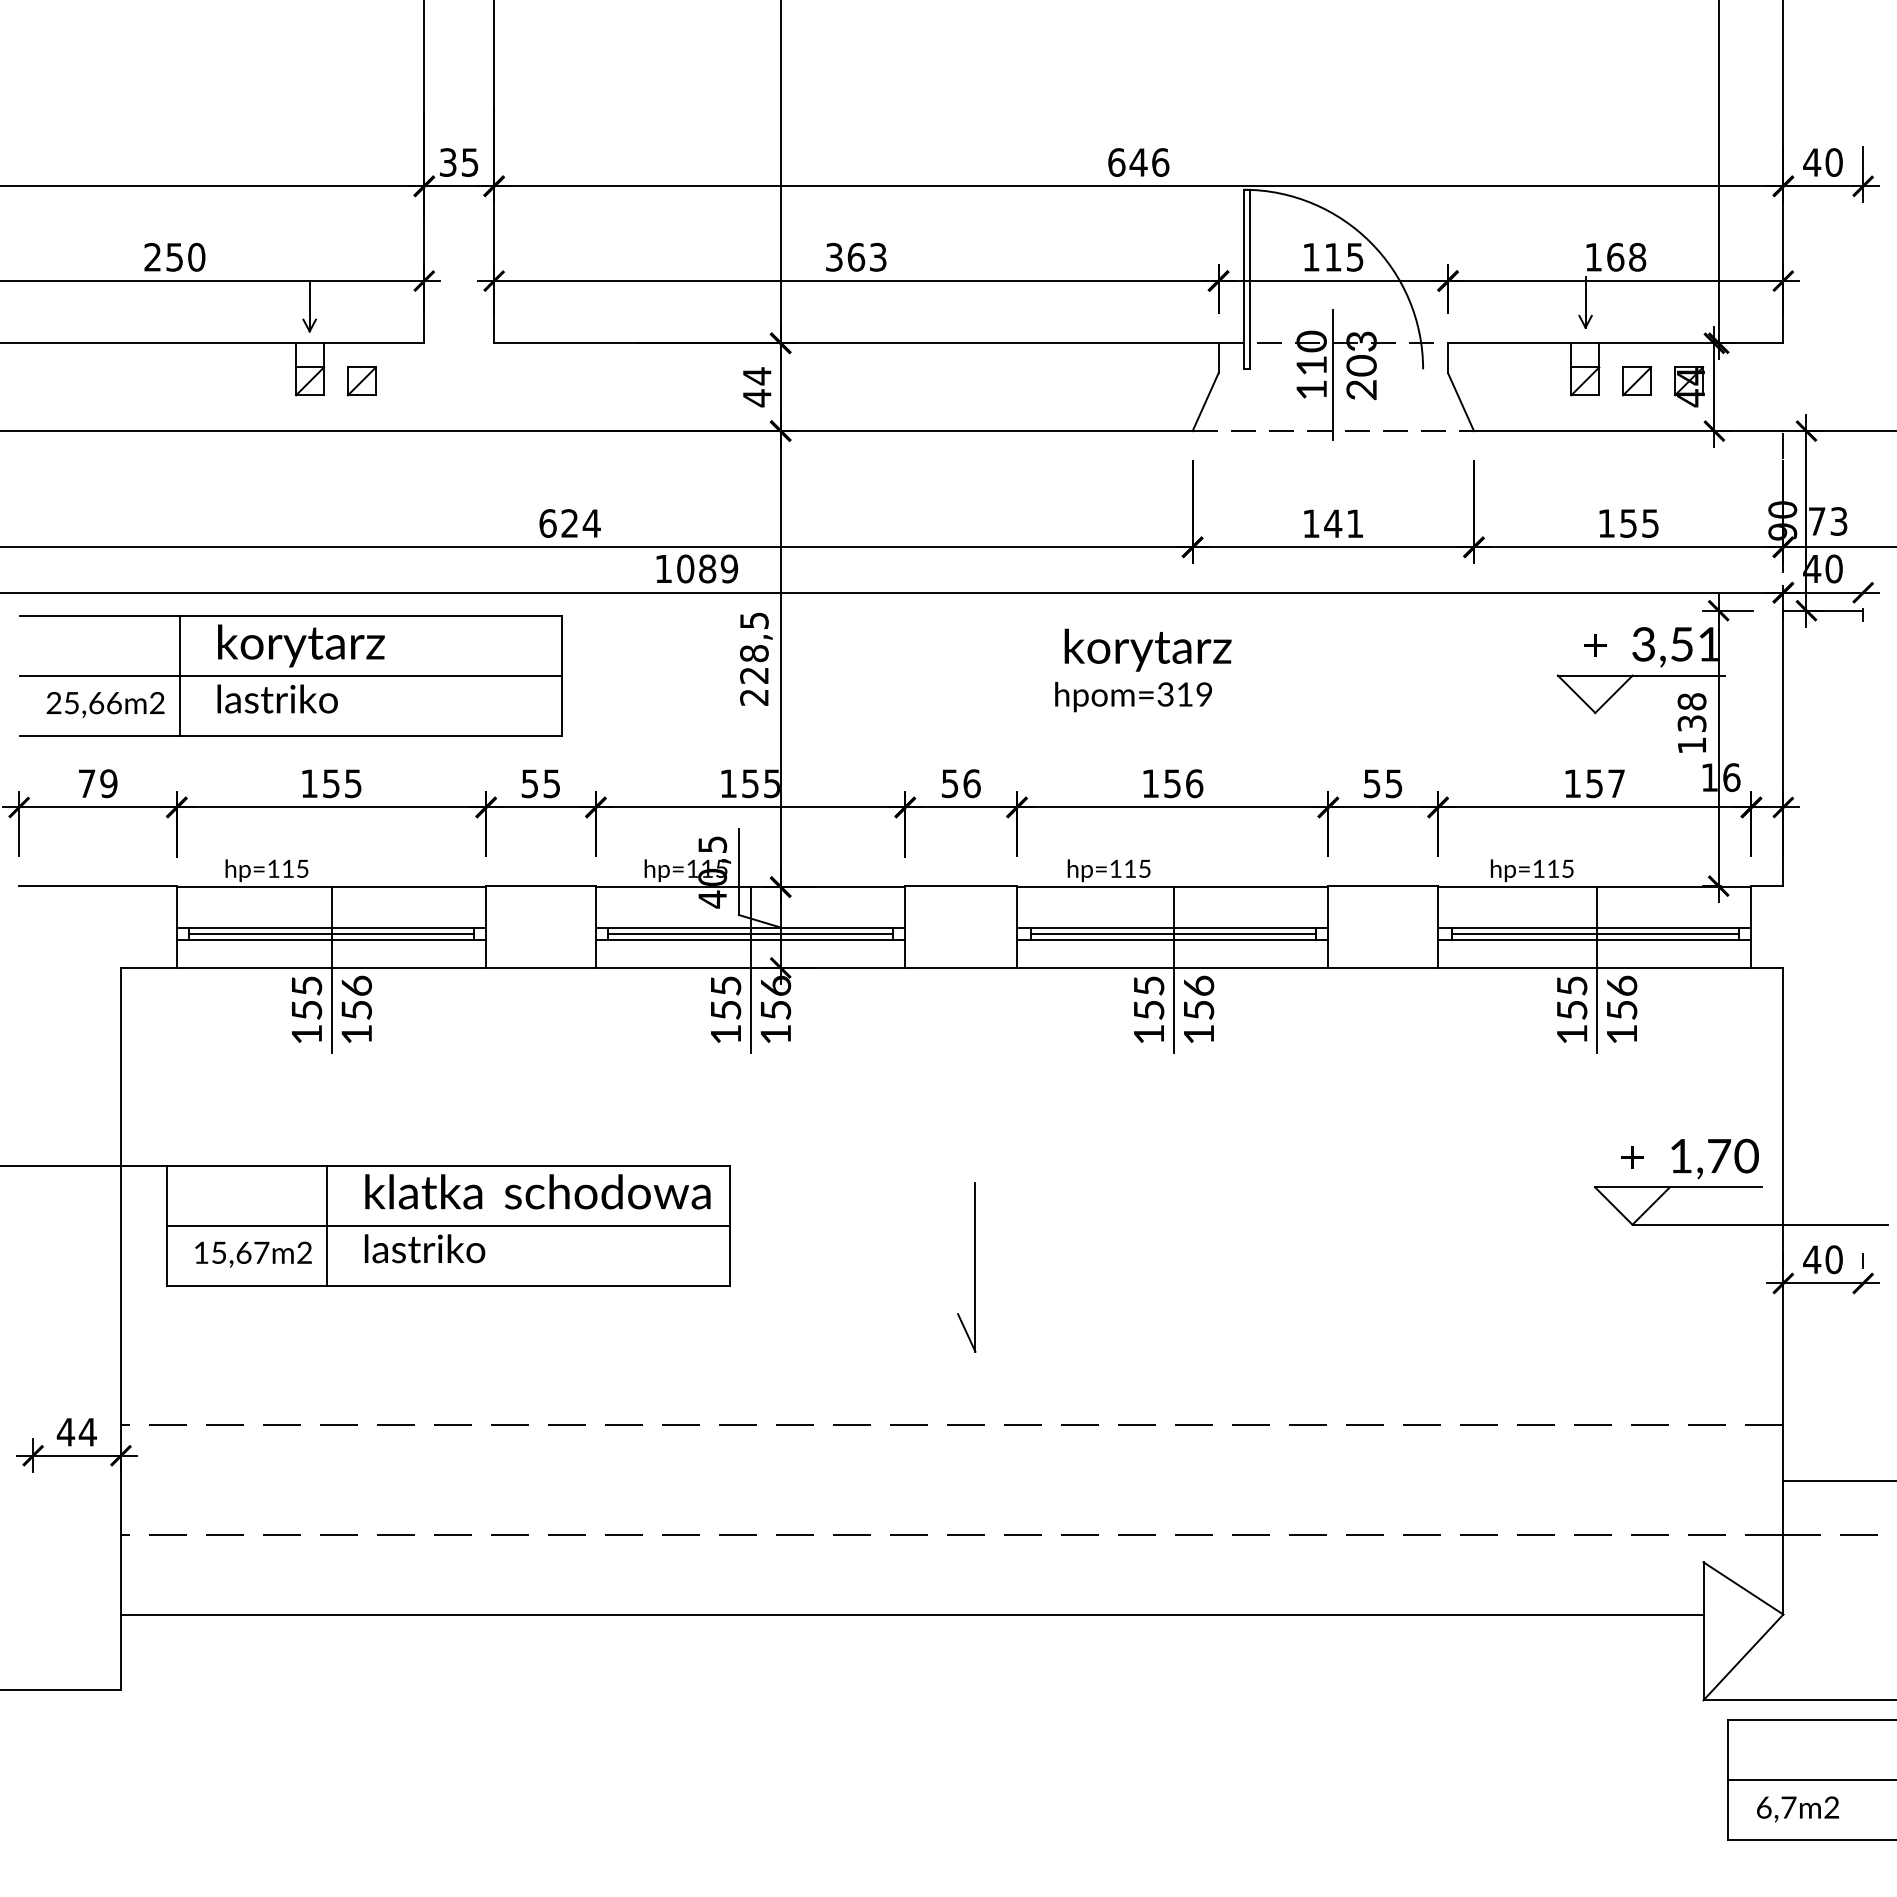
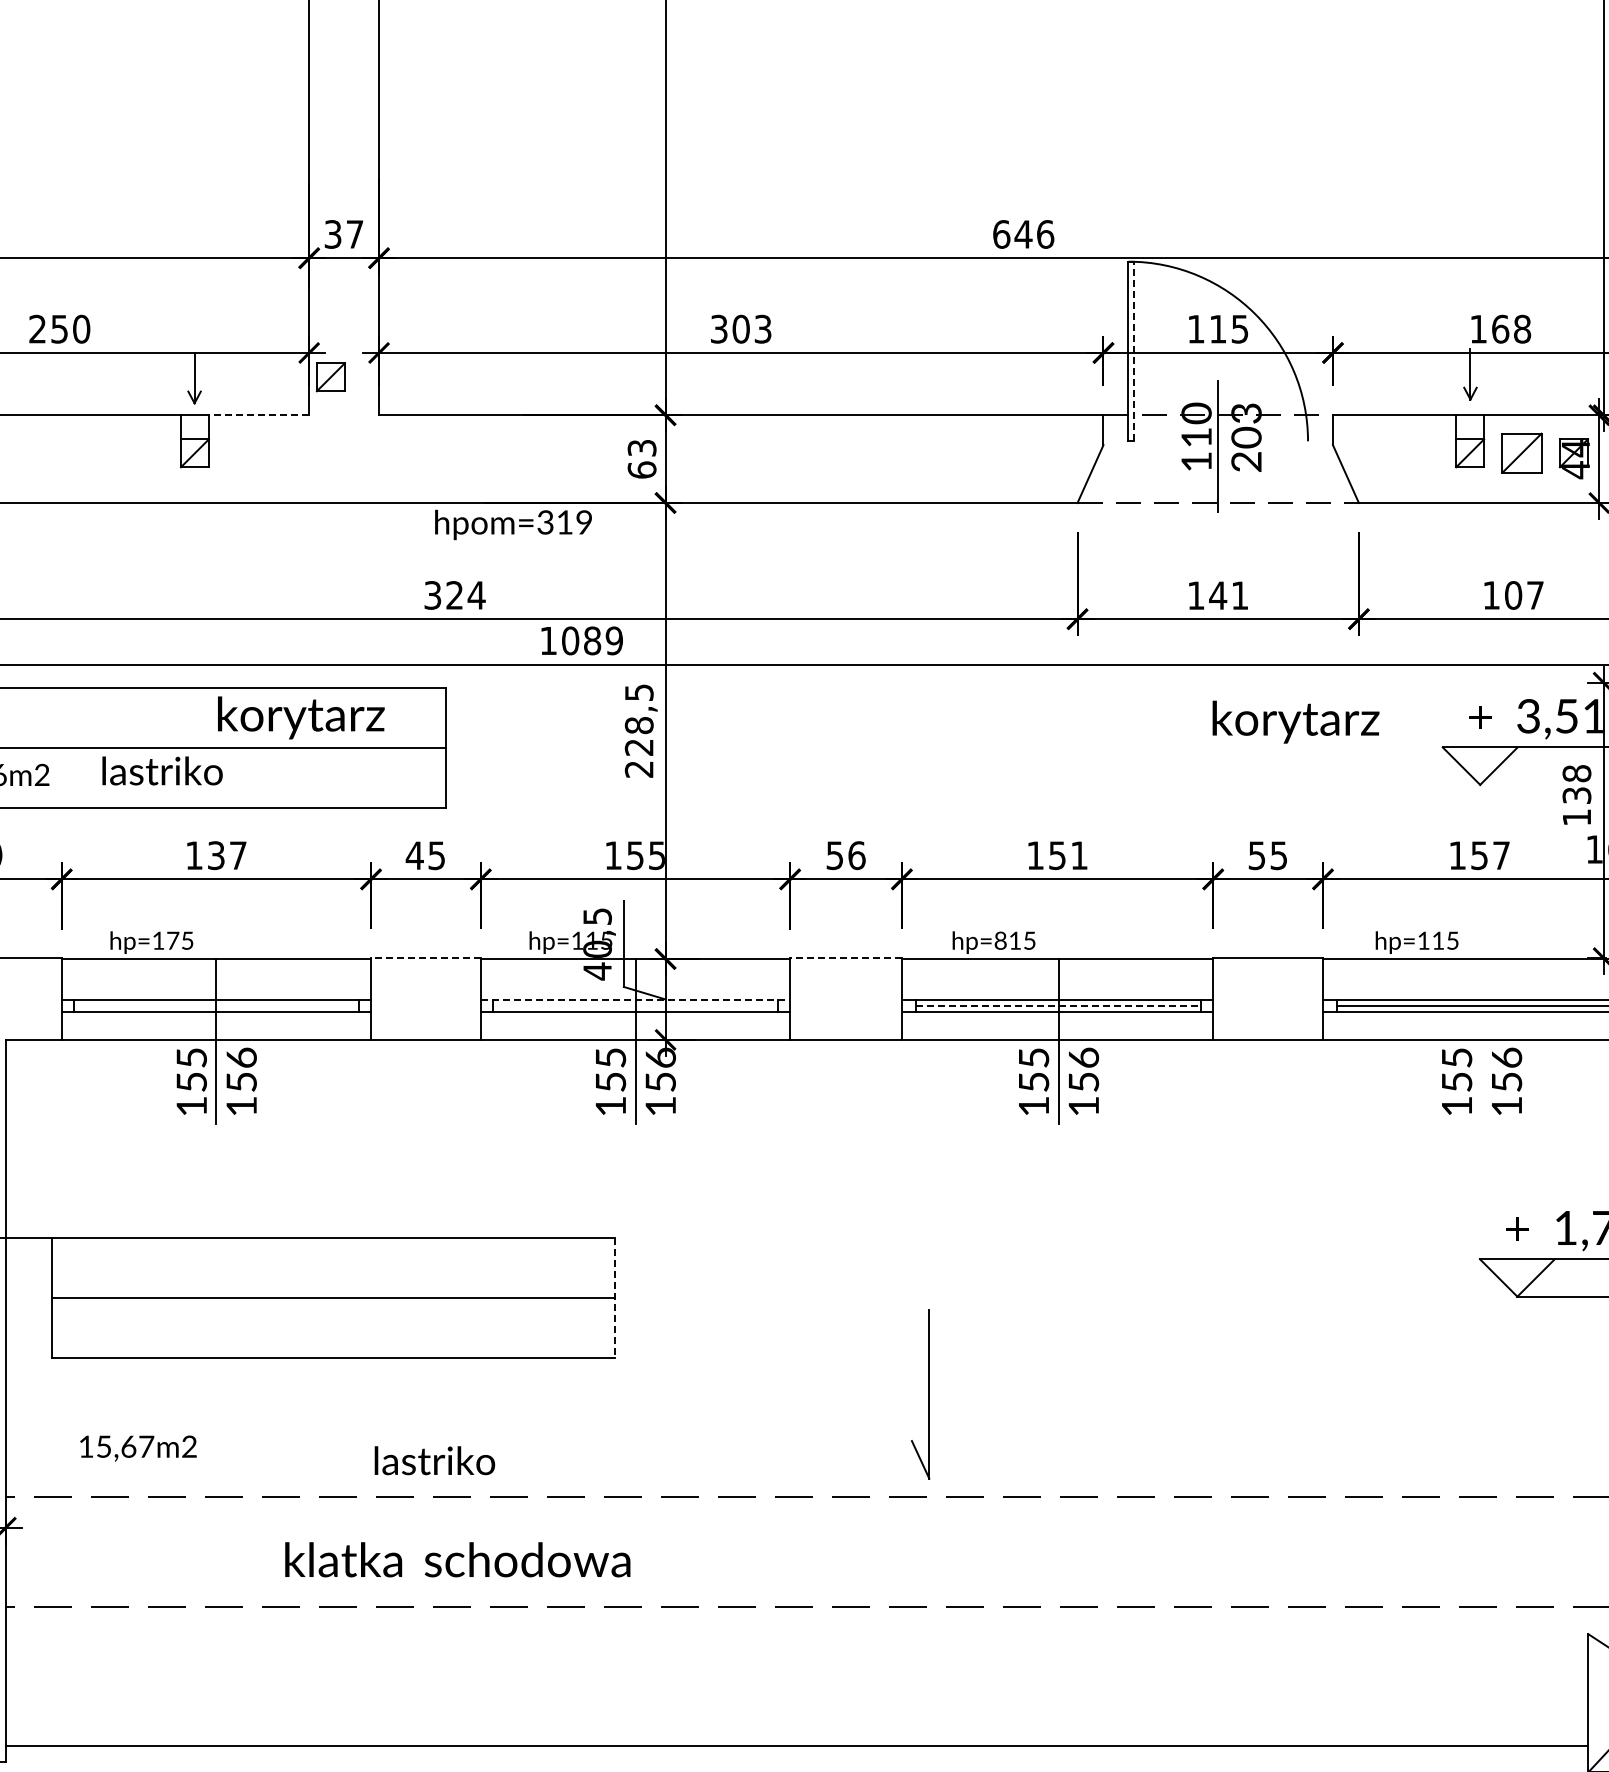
text: (469, 162) -> (354, 234), 35 -> 37
text: (856, 256) -> (741, 328), 363 -> 303
line: (1249, 279) -> (1134, 351), solid -> dashed
line: (373, 343) -> (258, 415), solid -> dashed
part: (361, 381) -> (330, 377), moved
part: (1637, 381) -> (1522, 453), size x1.4
text: (756, 387) -> (641, 459), 44 -> 63
text: (547, 523) -> (432, 595), 624 -> 324
text: (1639, 523) -> (1524, 595), 155 -> 107
text: (301, 645) -> (301, 717), moved
text: (1147, 649) -> (1295, 721), moved
line: (179, 676) -> (64, 748), removed
text: (1133, 697) -> (513, 525), moved
text: (342, 783) -> (227, 855), 155 -> 137
text: (529, 783) -> (414, 855), 55 -> 45
text: (1194, 783) -> (1079, 855), 156 -> 151
text: (288, 868) -> (173, 940), hp=115 -> hp=175
text: (1115, 868) -> (1000, 940), hp=115 -> hp=815
line: (541, 886) -> (426, 958), solid -> dashed
line: (961, 886) -> (846, 958), solid -> dashed
line: (750, 928) -> (635, 1000), solid -> dashed
line: (331, 934) -> (216, 1006), removed
line: (750, 934) -> (635, 1006), removed
line: (1173, 934) -> (1058, 1006), solid -> dashed
line: (1596, 969) -> (1481, 1041), removed
text: (537, 1191) -> (457, 1559), moved
line: (326, 1225) -> (211, 1297), removed
line: (730, 1225) -> (615, 1297), solid -> dashed
text: (424, 1248) -> (434, 1460), moved
text: (253, 1254) -> (138, 1448), moved
part: (974, 1267) -> (928, 1394), moved
line: (911, 1614) -> (796, 1746), moved

